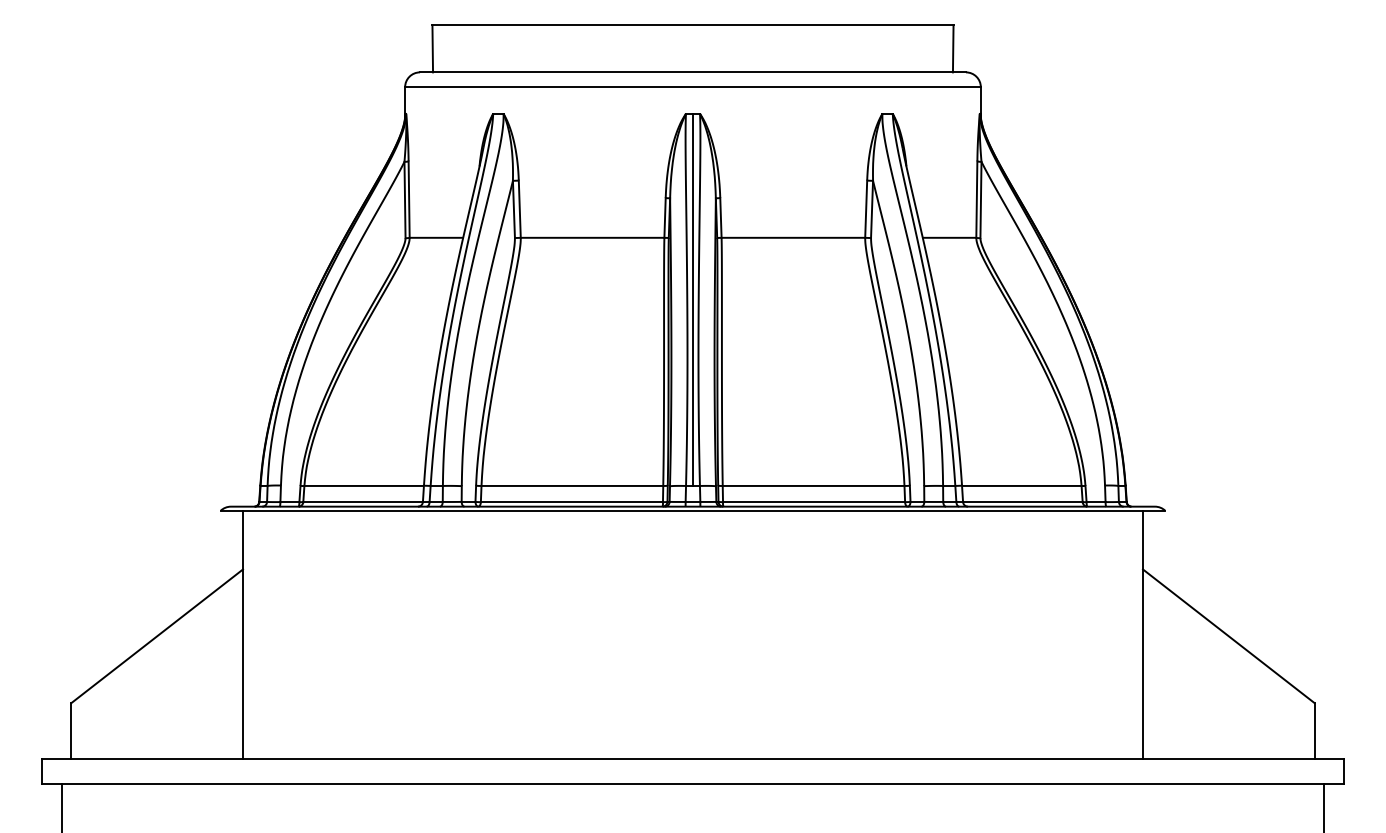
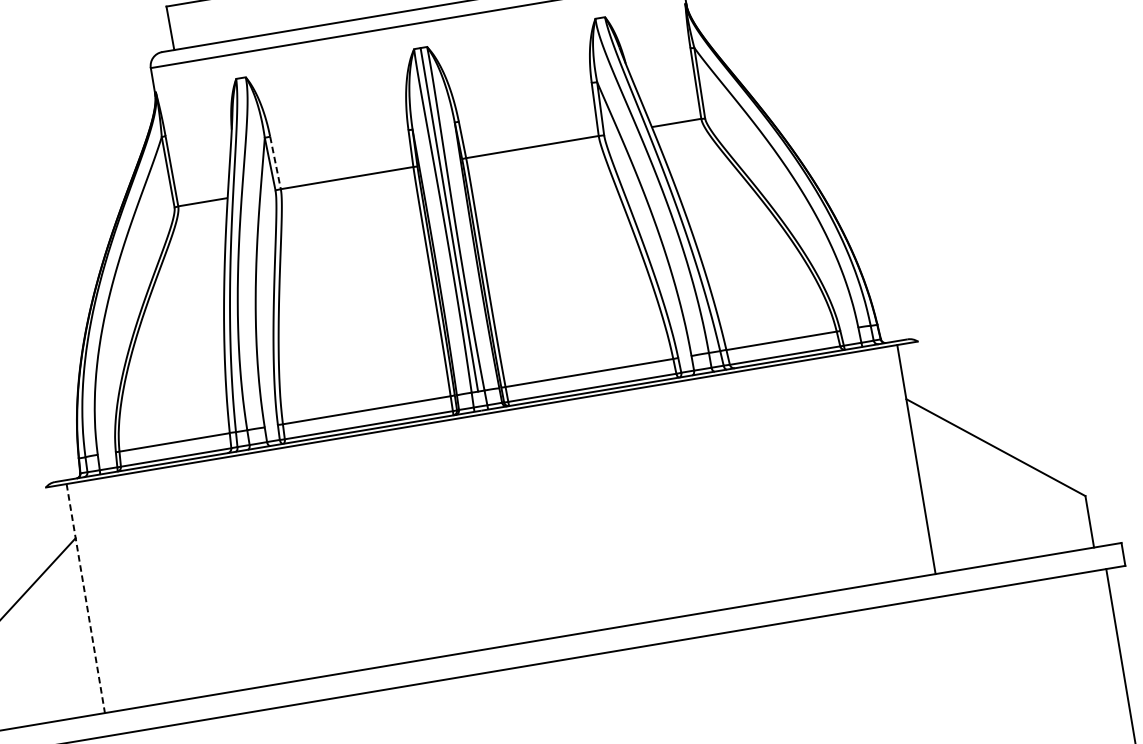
line: (519, 209) -> (275, 163), solid -> dashed
line: (243, 635) -> (86, 599), solid -> dashed

